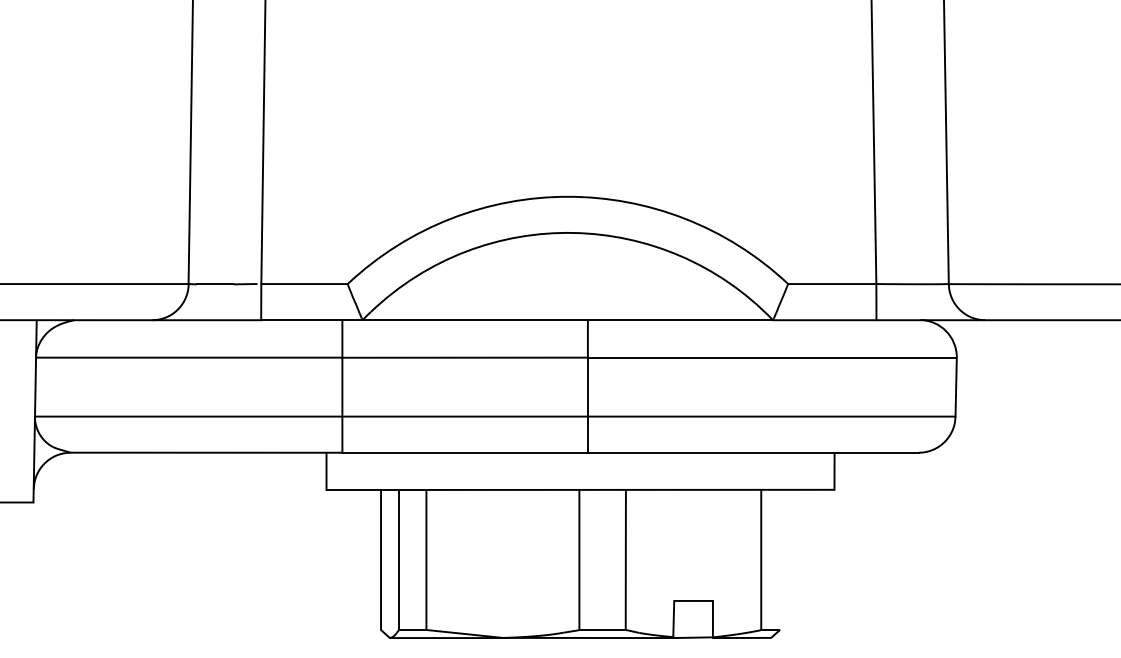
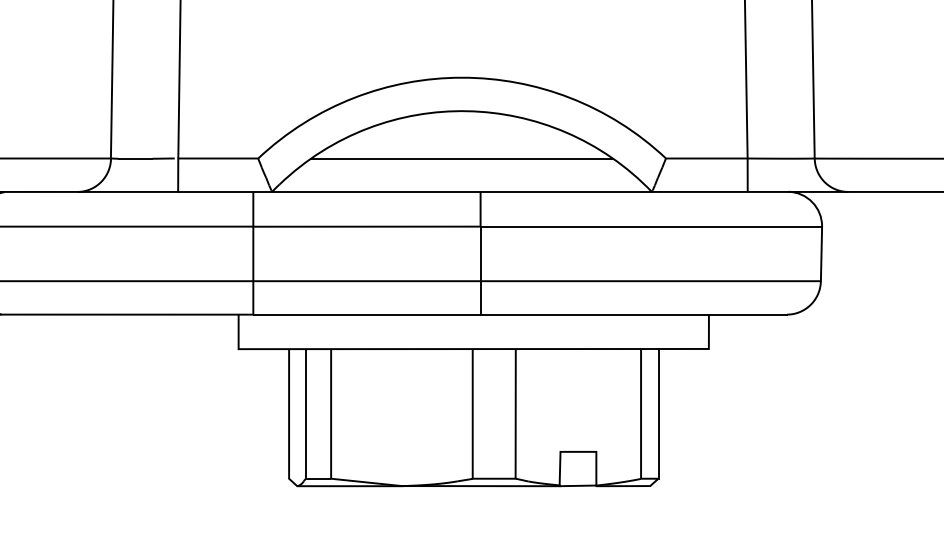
line: (567, 284) -> (461, 158), added
line: (780, 559) -> (658, 413), added

